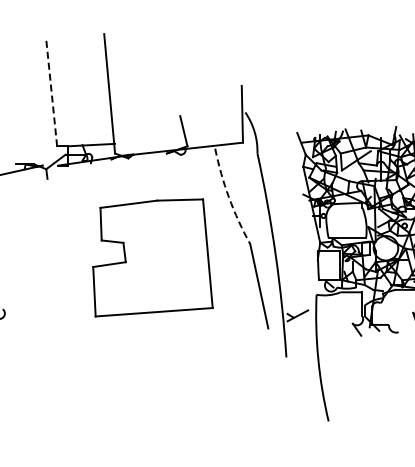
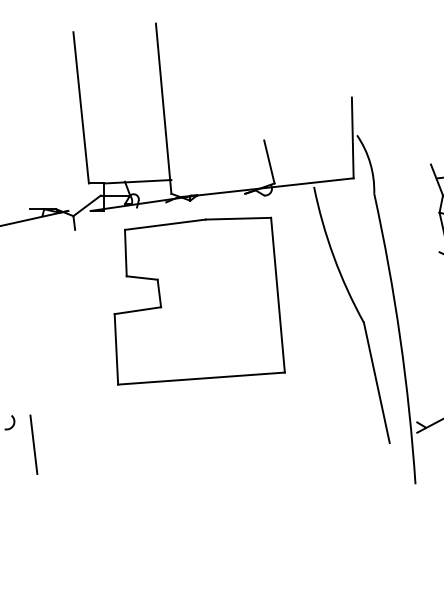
line: (51, 92) -> (80, 106), dashed -> solid
arc: (229, 197) -> (334, 256), dashed -> solid
part: (152, 257) -> (199, 300), moved
line: (18, 329) -> (33, 444), added

